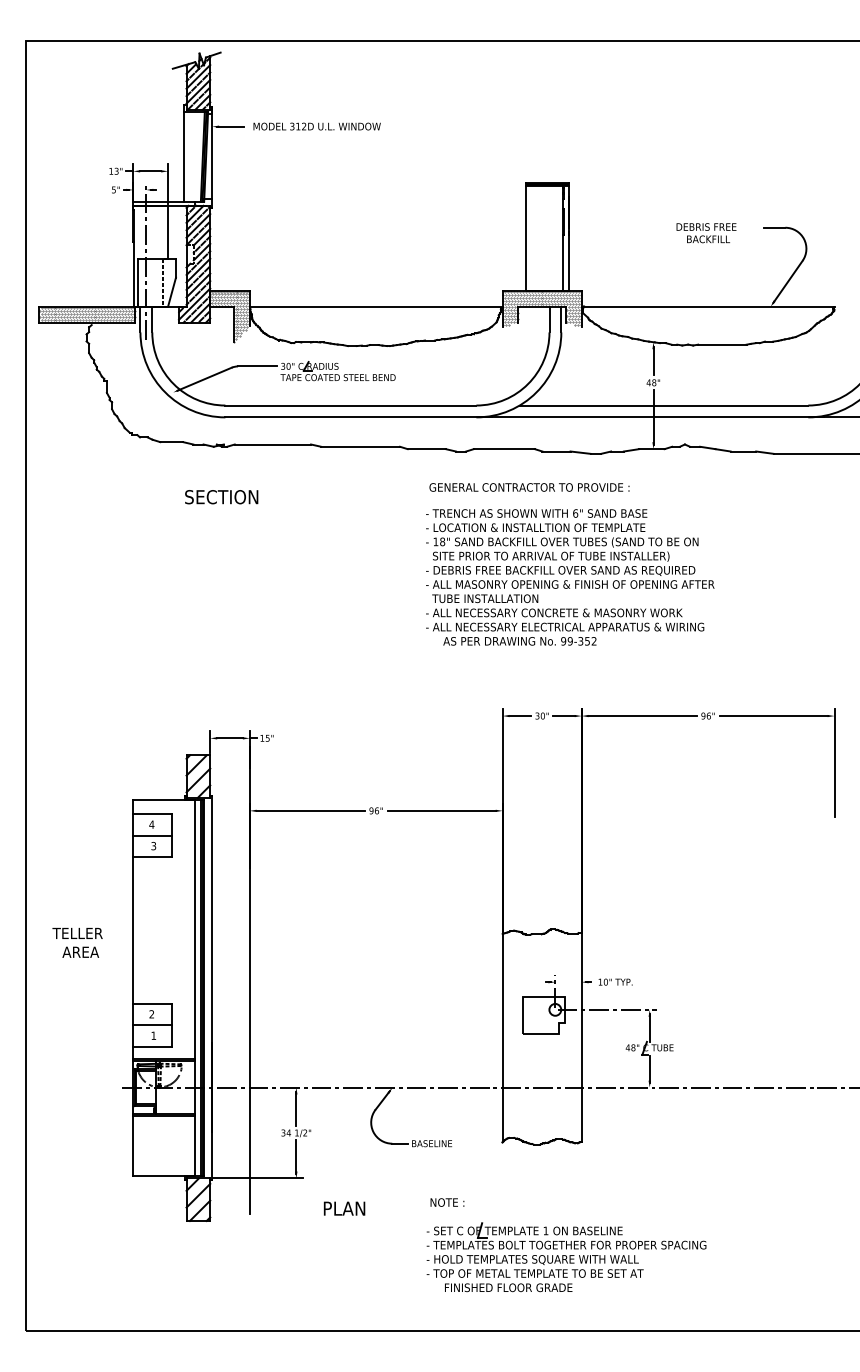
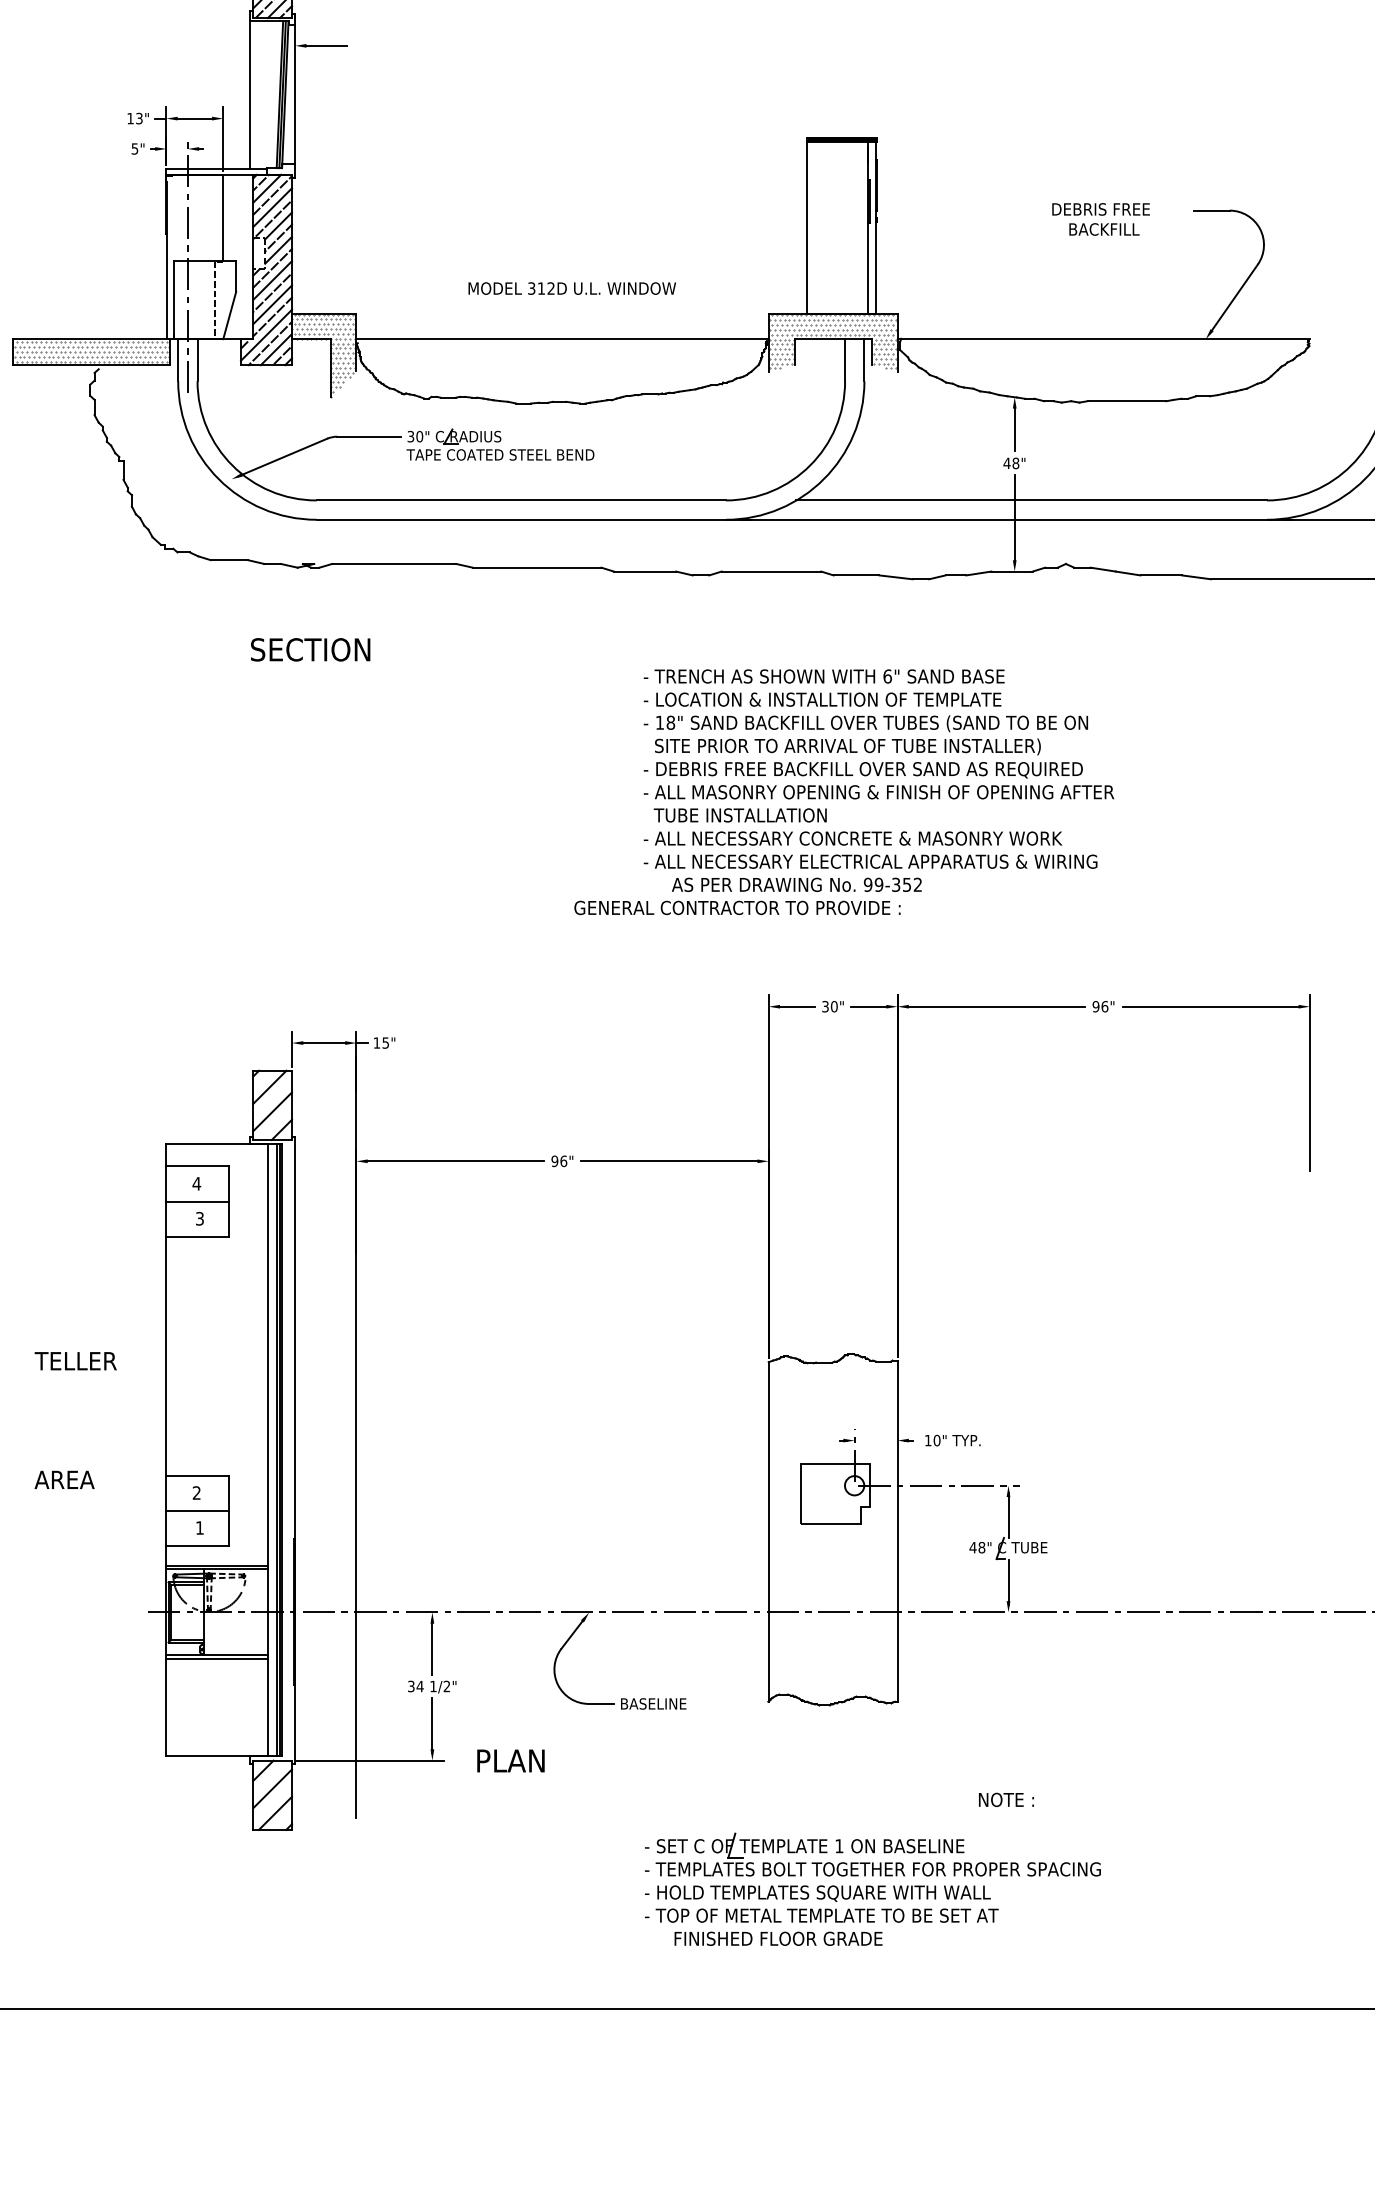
text: (316, 126) -> (571, 288), moved
text: (529, 487) -> (737, 907), moved
text: (80, 951) -> (64, 1478), moved
text: (447, 1202) -> (1006, 1799), moved
text: (344, 1208) -> (510, 1760), moved

